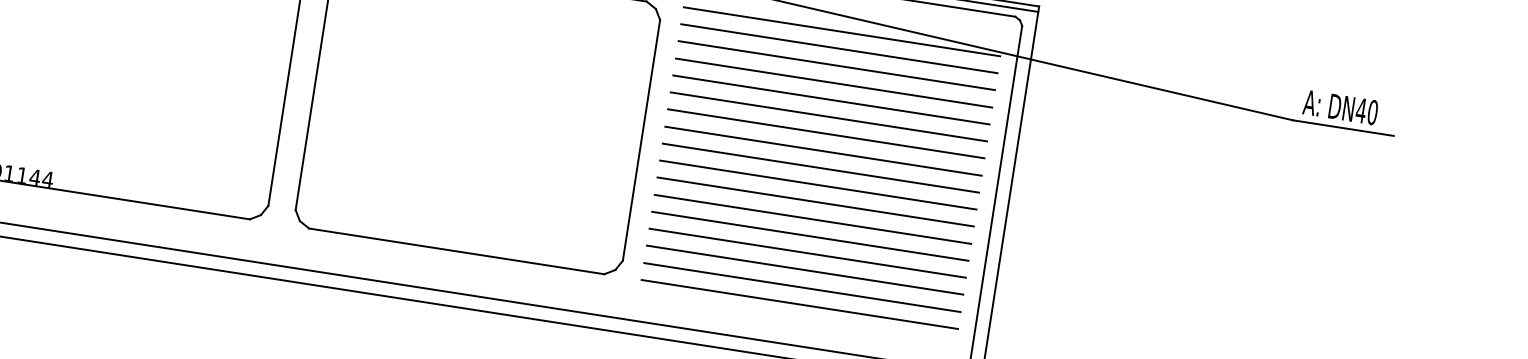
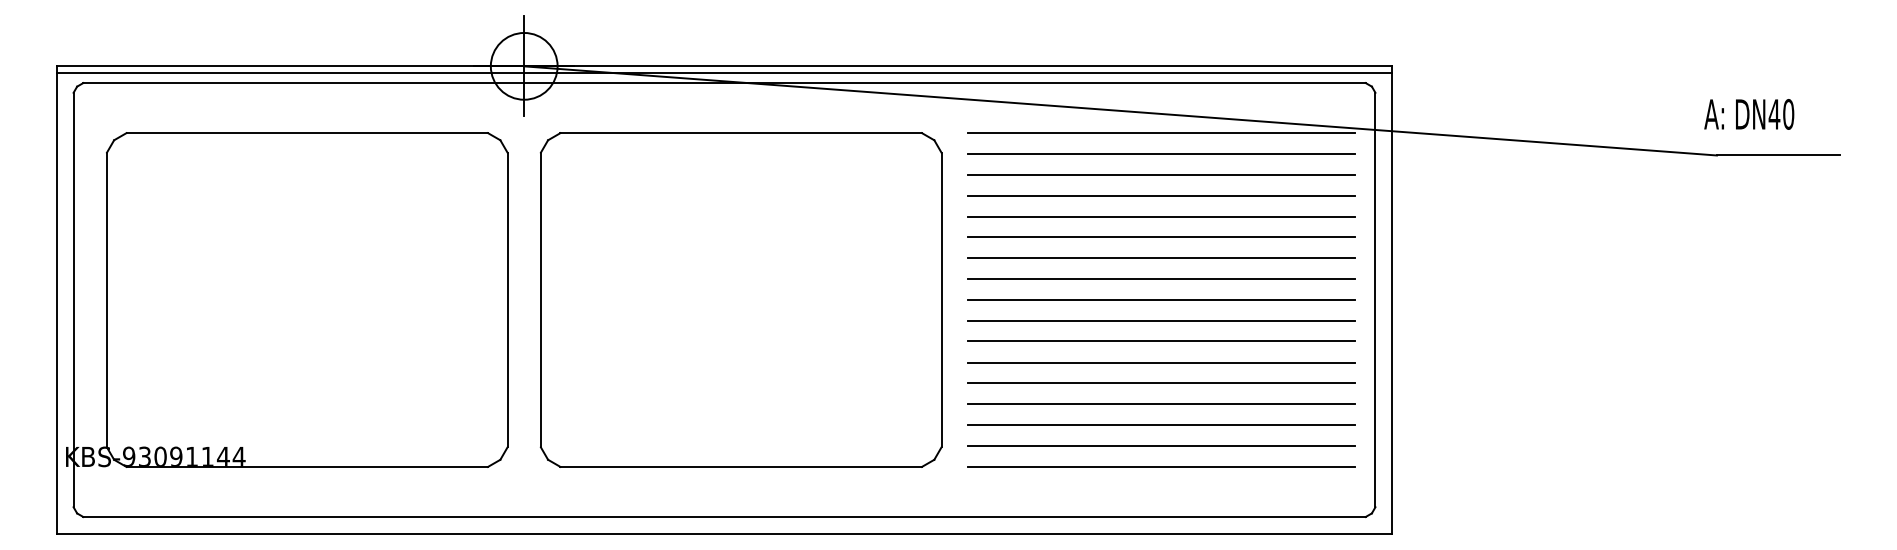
text: (1340, 107) -> (1749, 114), moved

